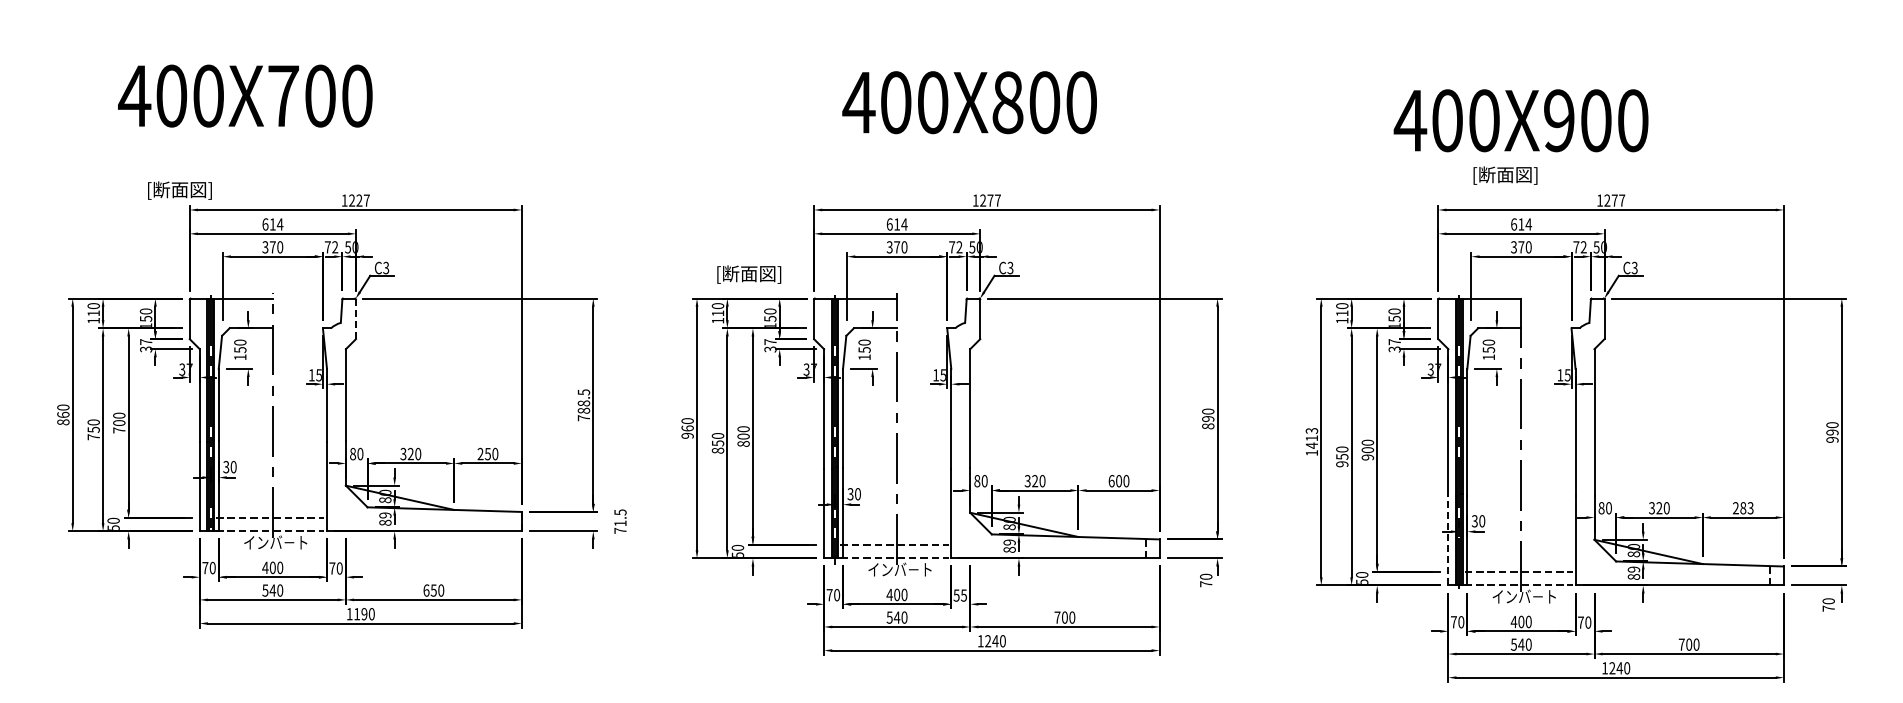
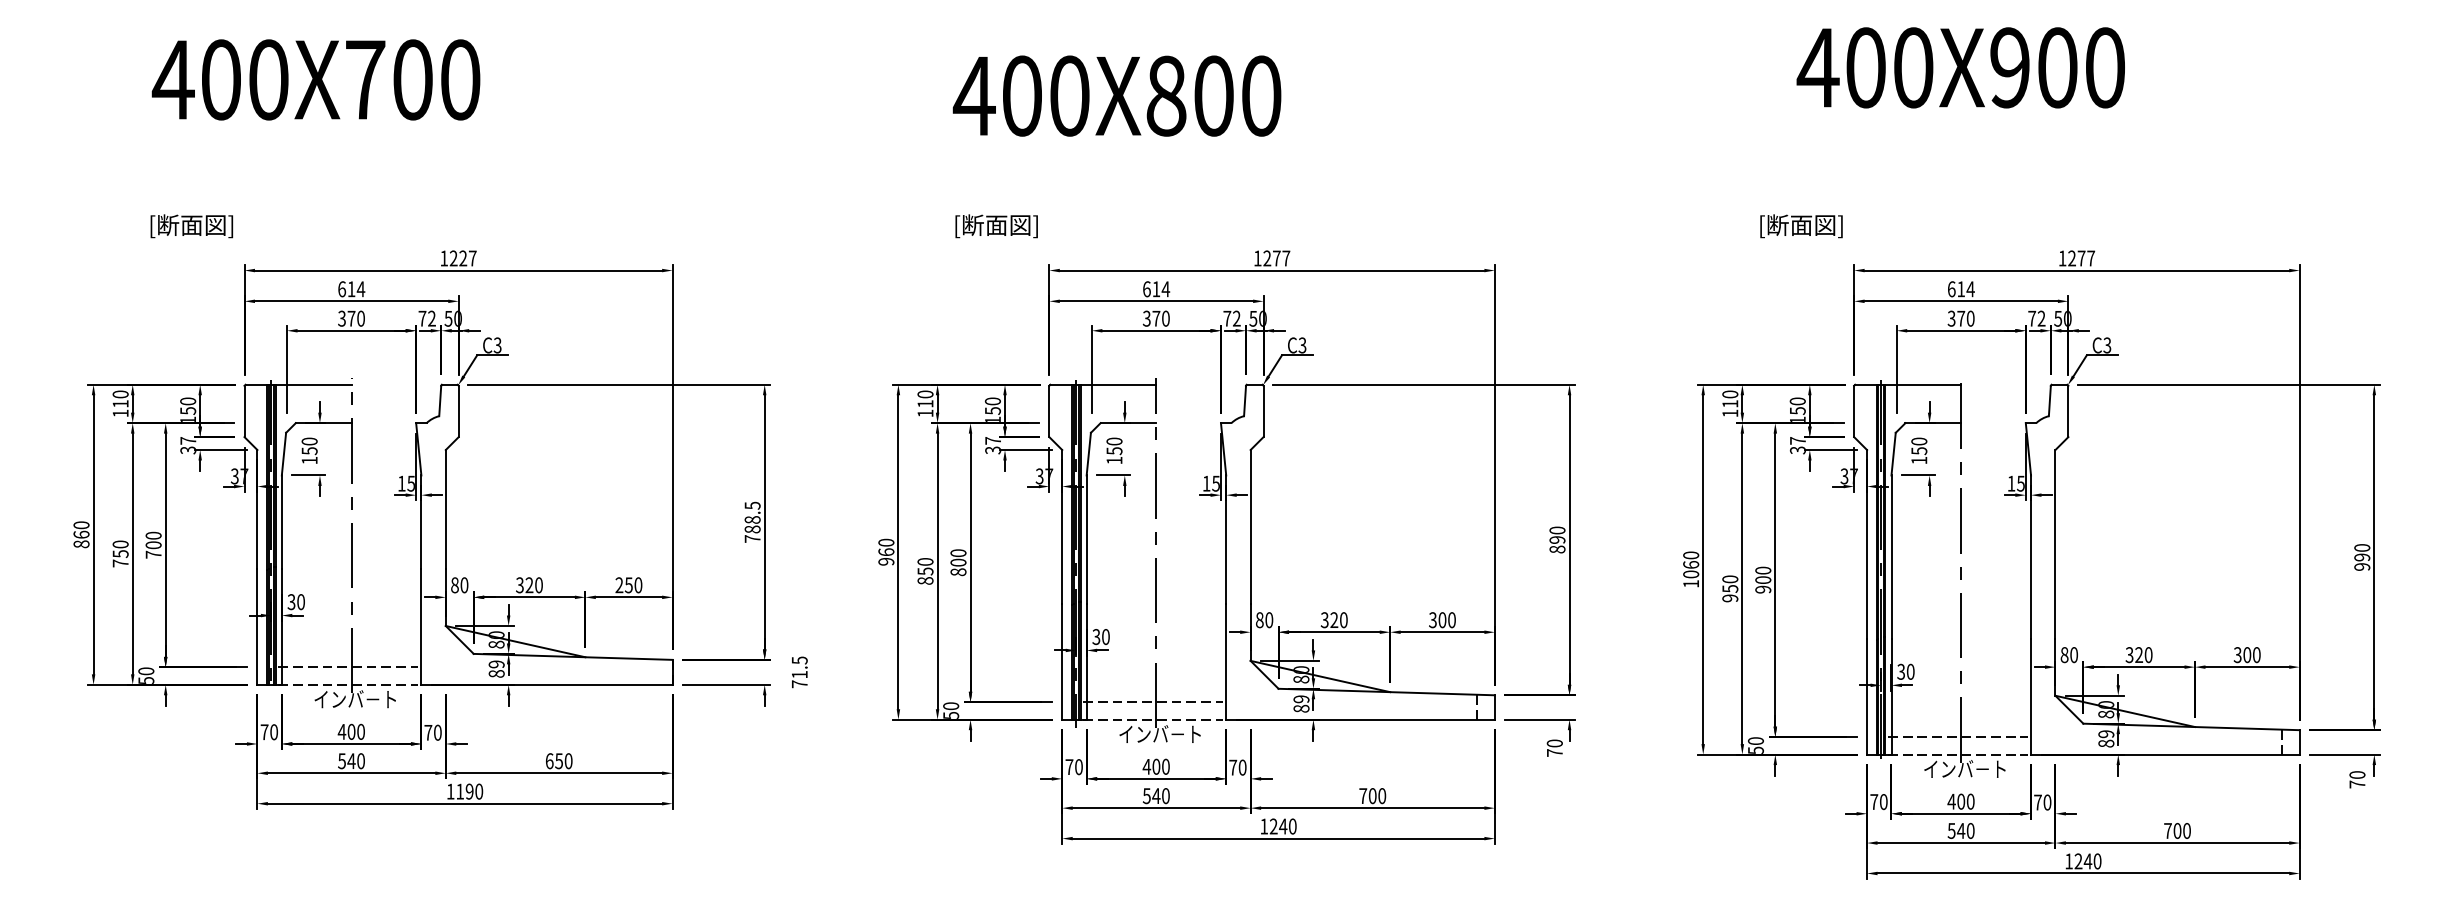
text: (245, 95) -> (316, 79), moved
text: (969, 102) -> (1116, 95), moved
text: (1520, 120) -> (1960, 67), moved
text: (1505, 175) -> (1801, 226), moved
text: (179, 190) -> (191, 226), moved
text: (749, 274) -> (997, 226), moved
line: (355, 319) -> (458, 411), dashed -> solid
text: (1311, 438) -> (1690, 565), 1413 -> 1060
text: (1111, 481) -> (1432, 620), 600 -> 300
text: (1742, 508) -> (2246, 655), 283 -> 300
line: (1448, 540) -> (1867, 696), dashed -> solid
text: (960, 595) -> (1238, 767), 55 -> 70

